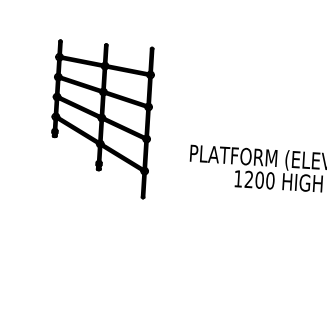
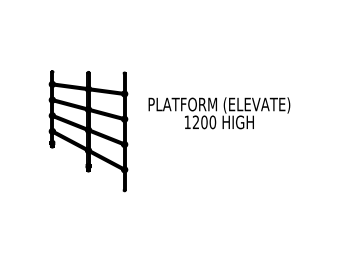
part: (101, 119) -> (88, 131), moved

